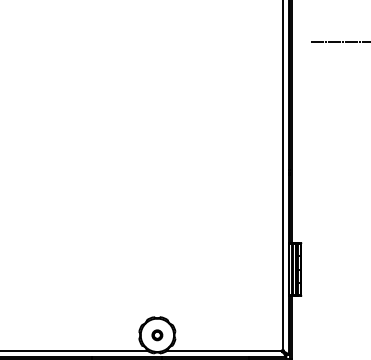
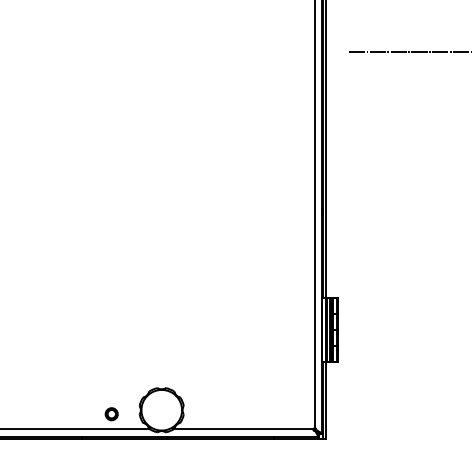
part: (157, 335) -> (111, 414), moved

